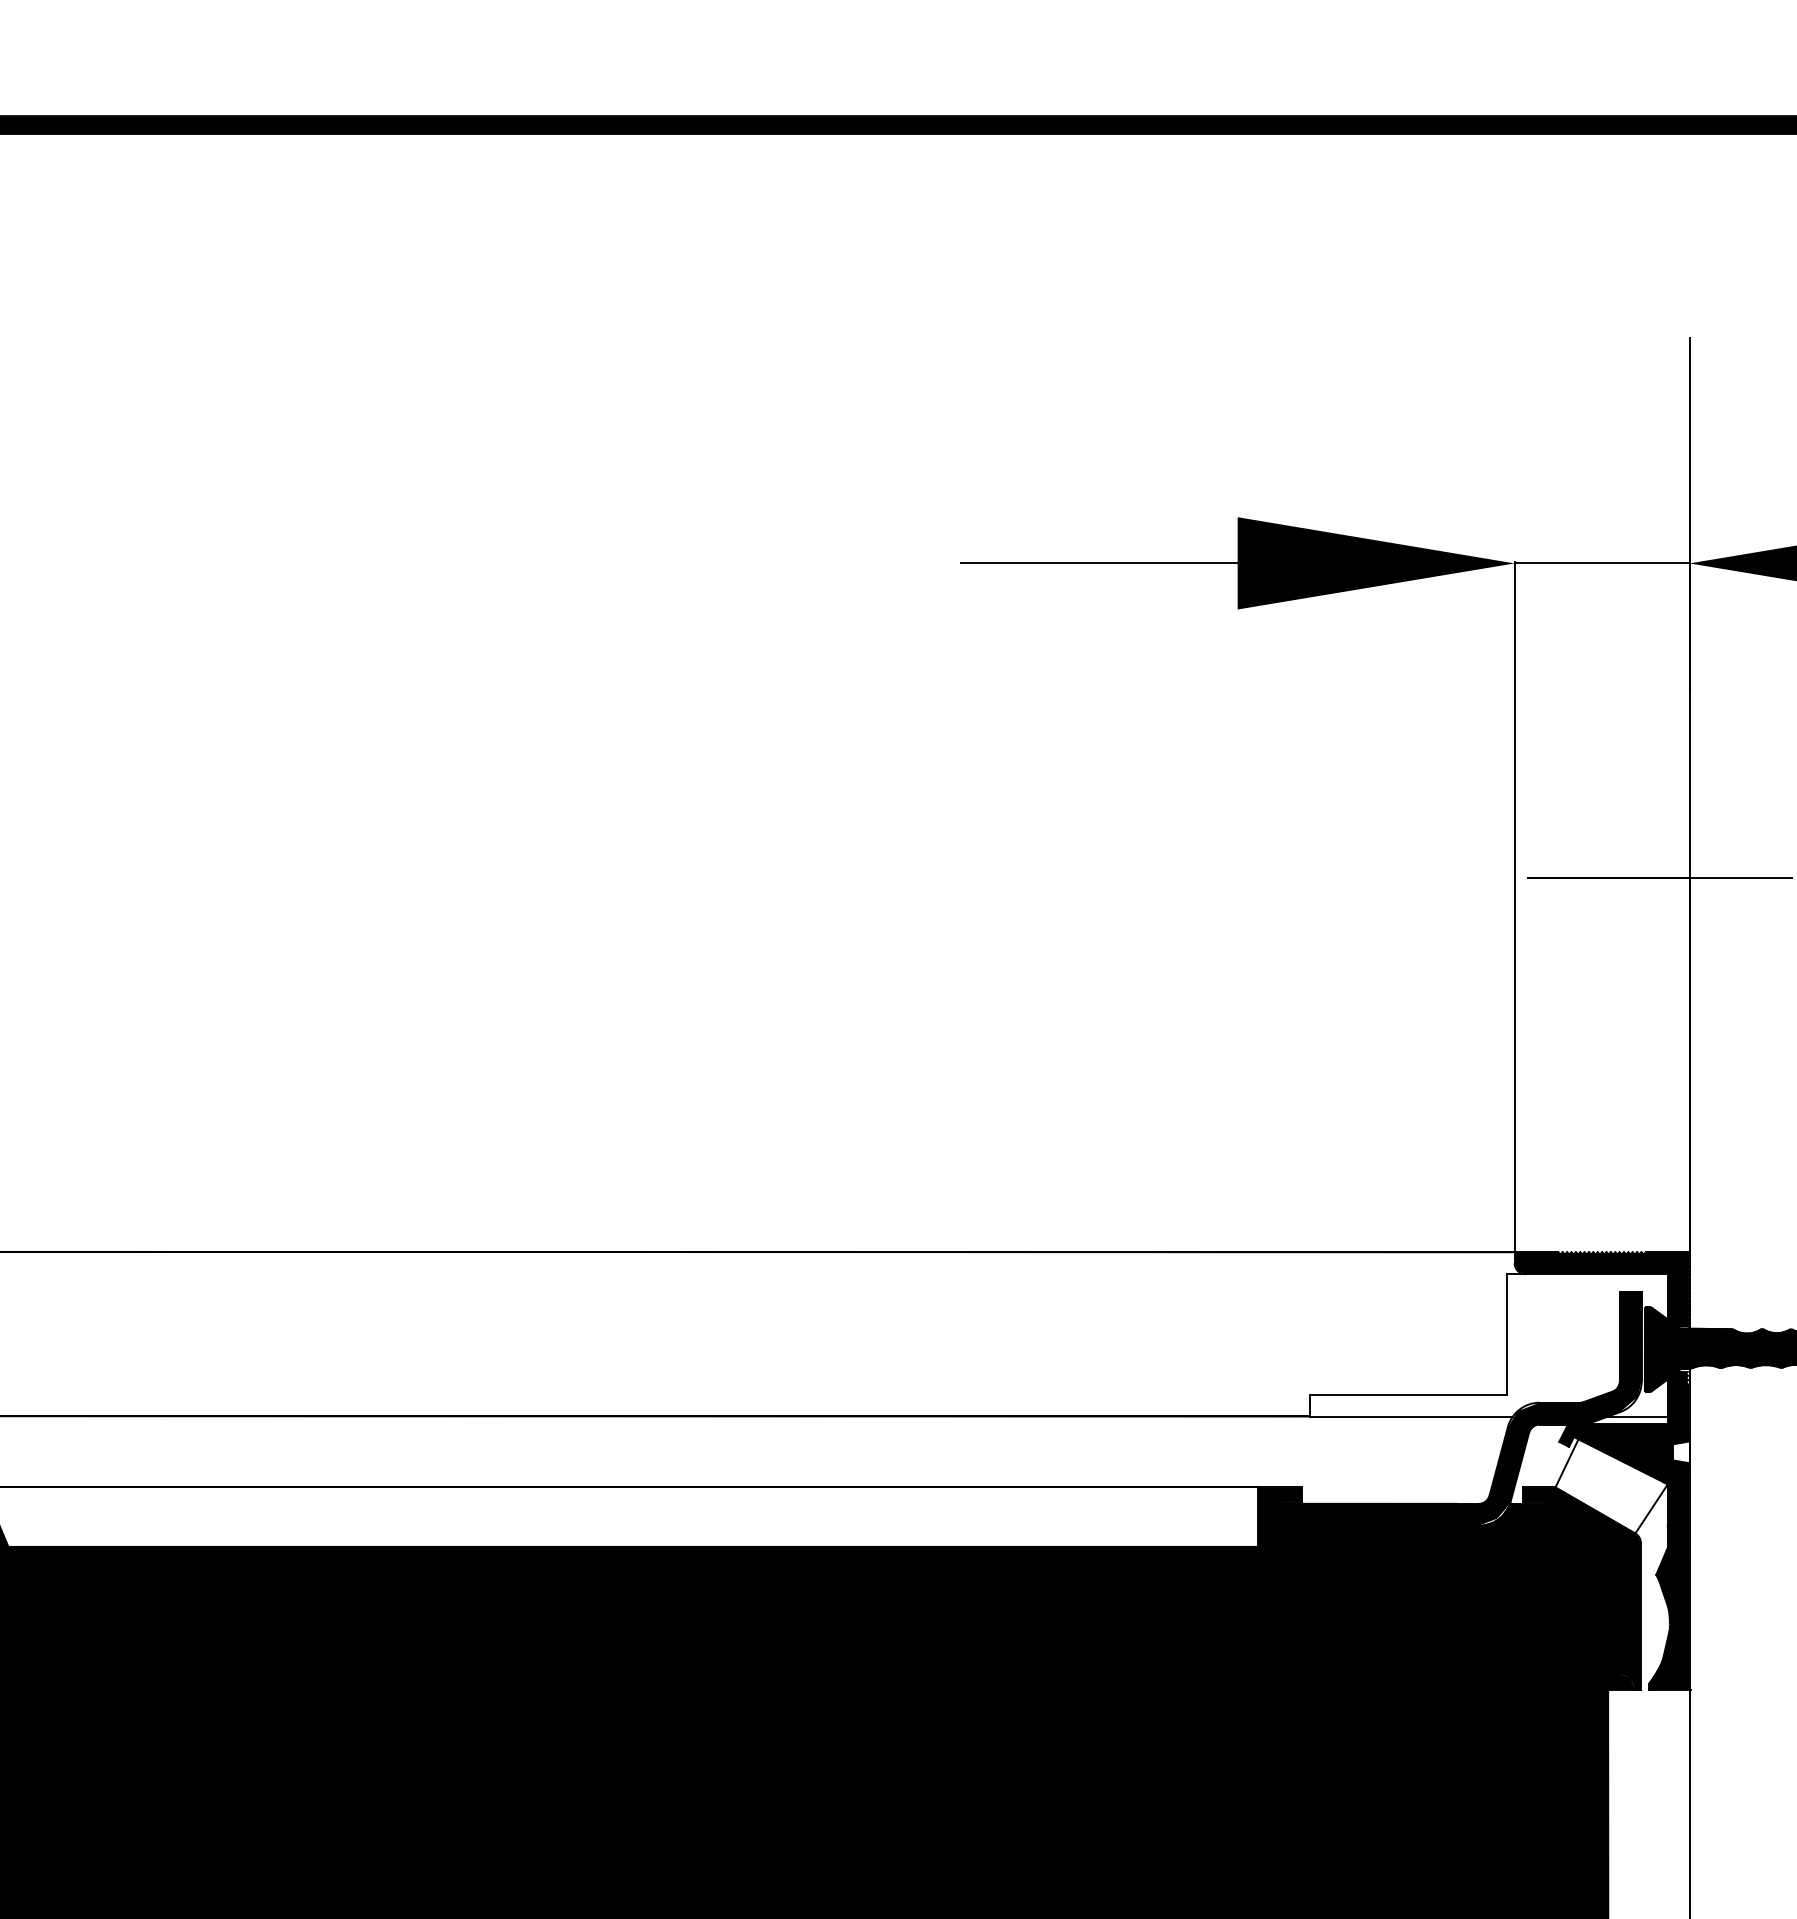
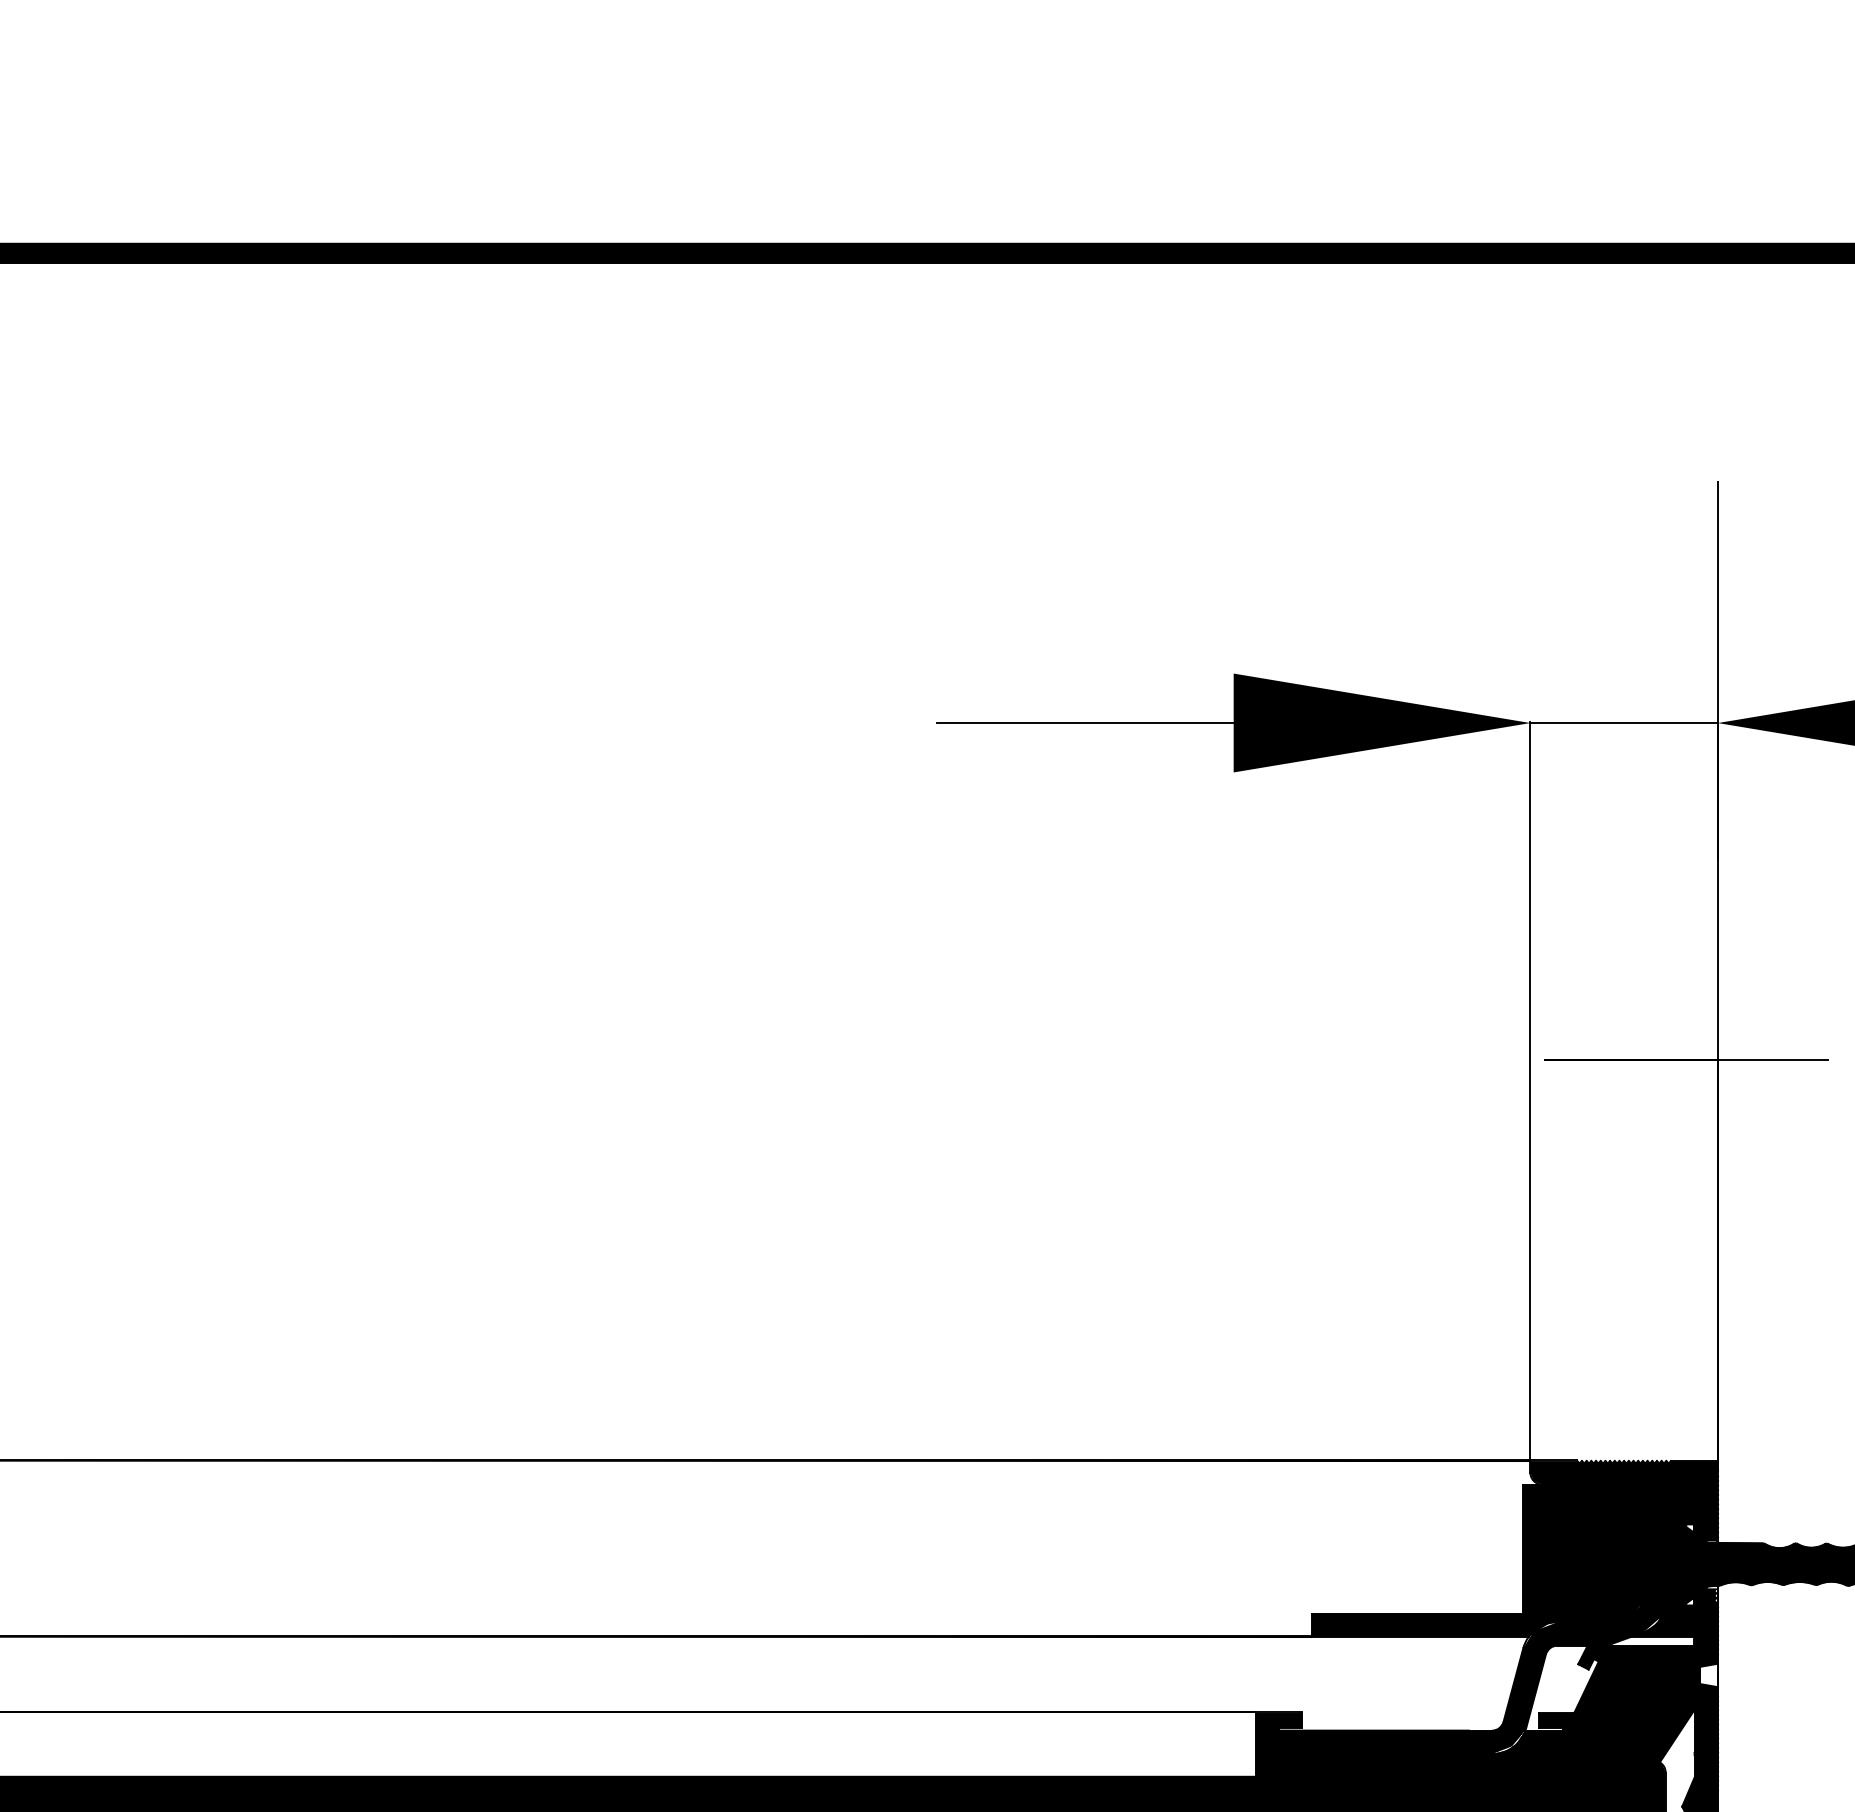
fill: (1488, 1345) -> (1502, 1560), added
fill: (1611, 1486) -> (1634, 1712), added

